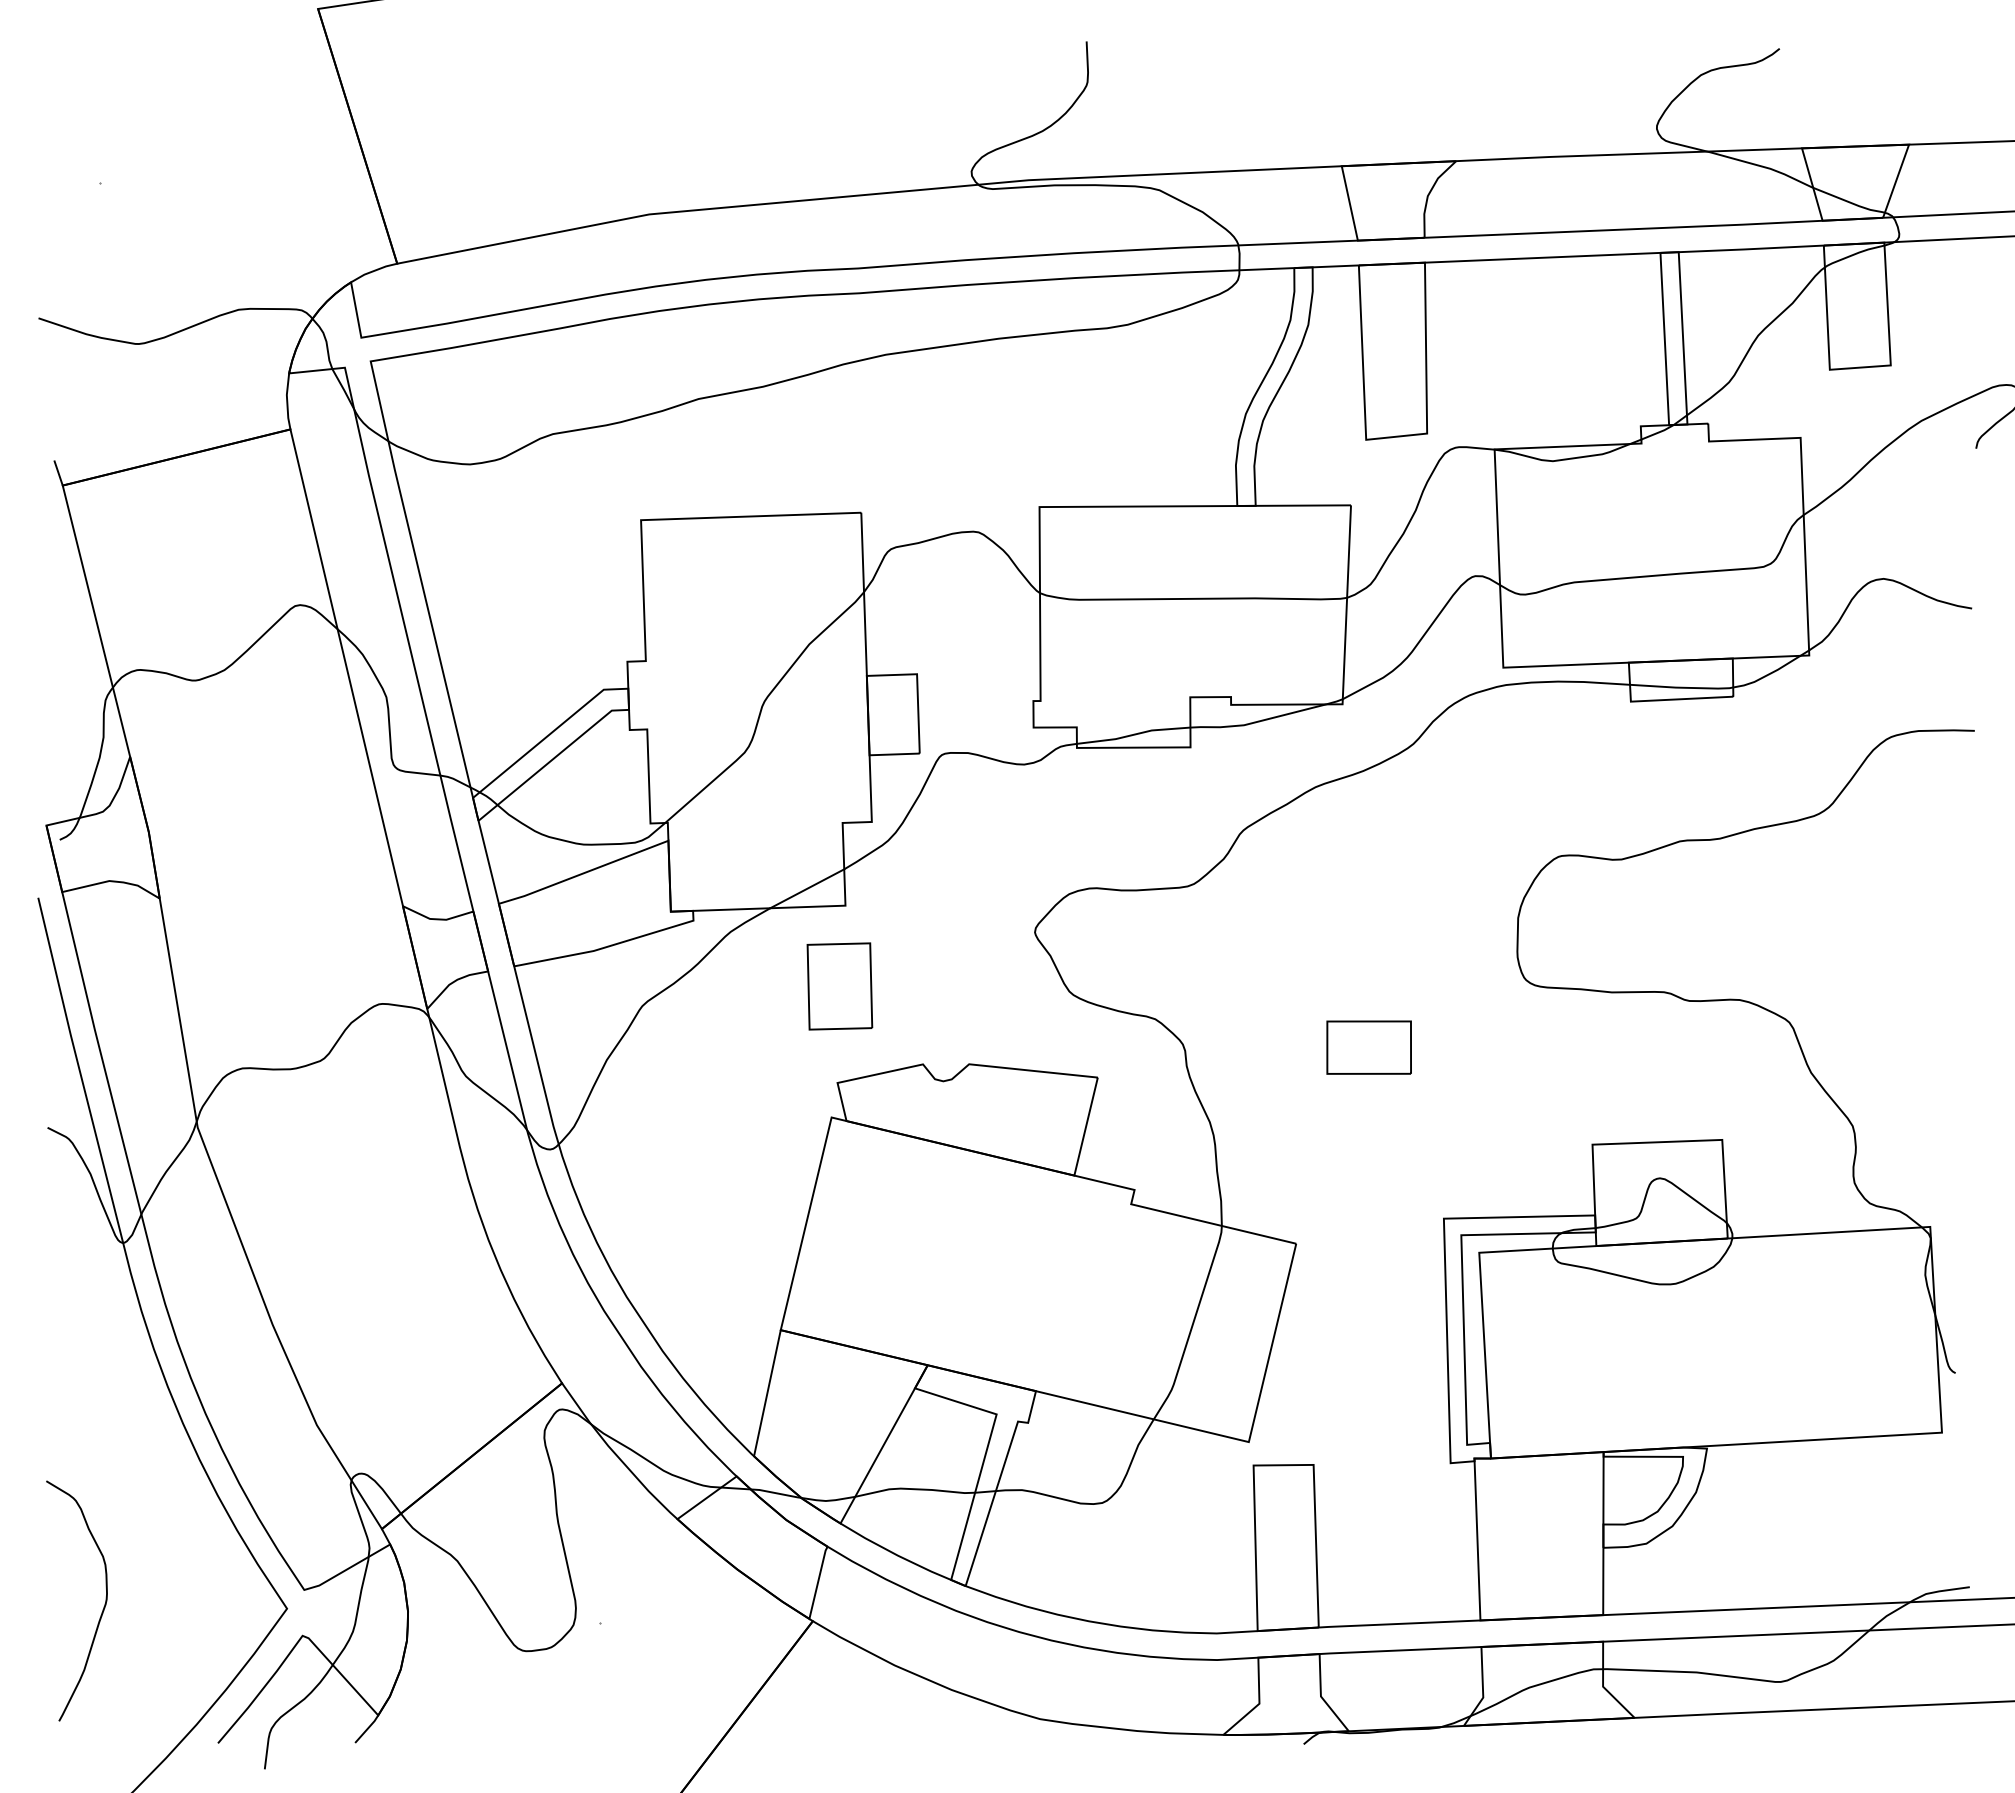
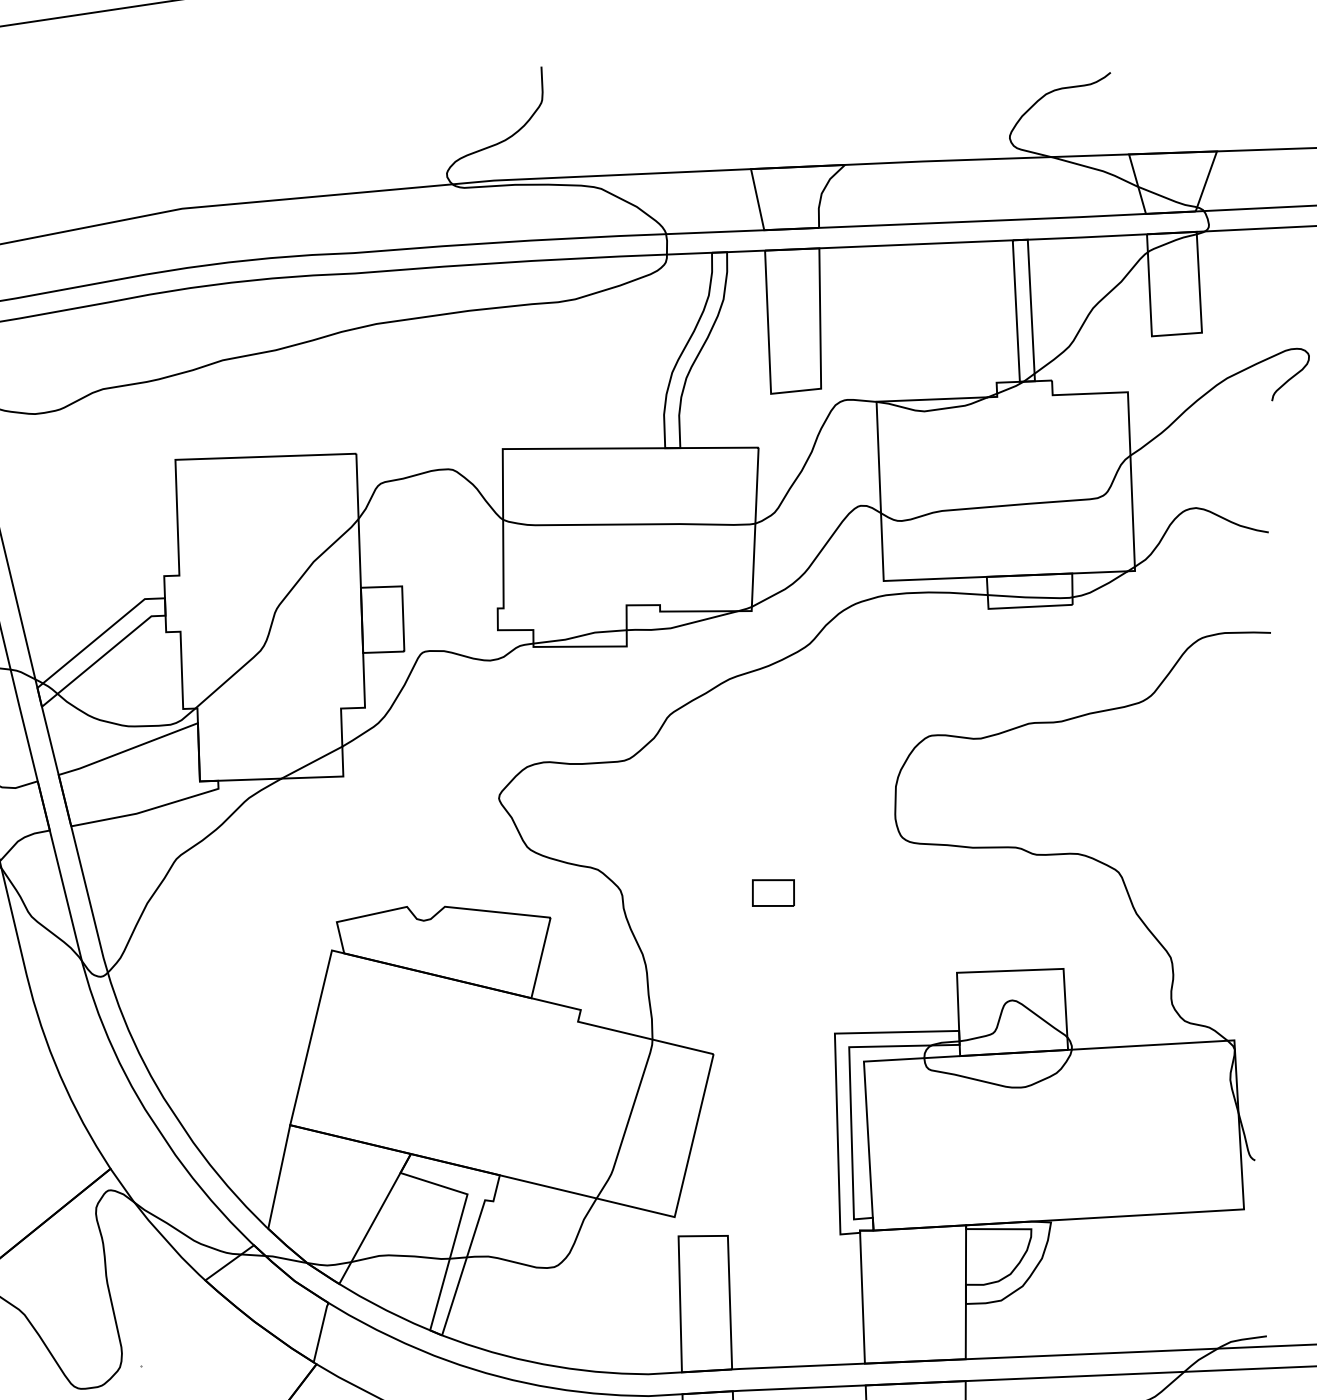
part: (839, 986) -> (338, 842), removed
part: (1368, 1047) -> (772, 892), size x0.6

